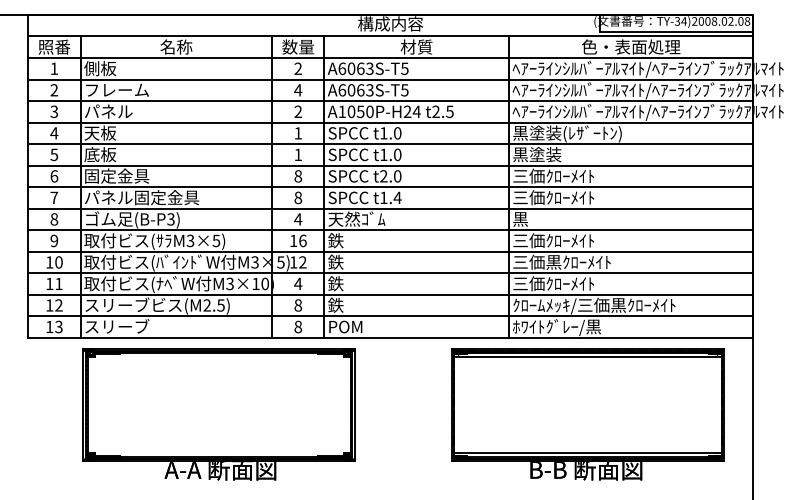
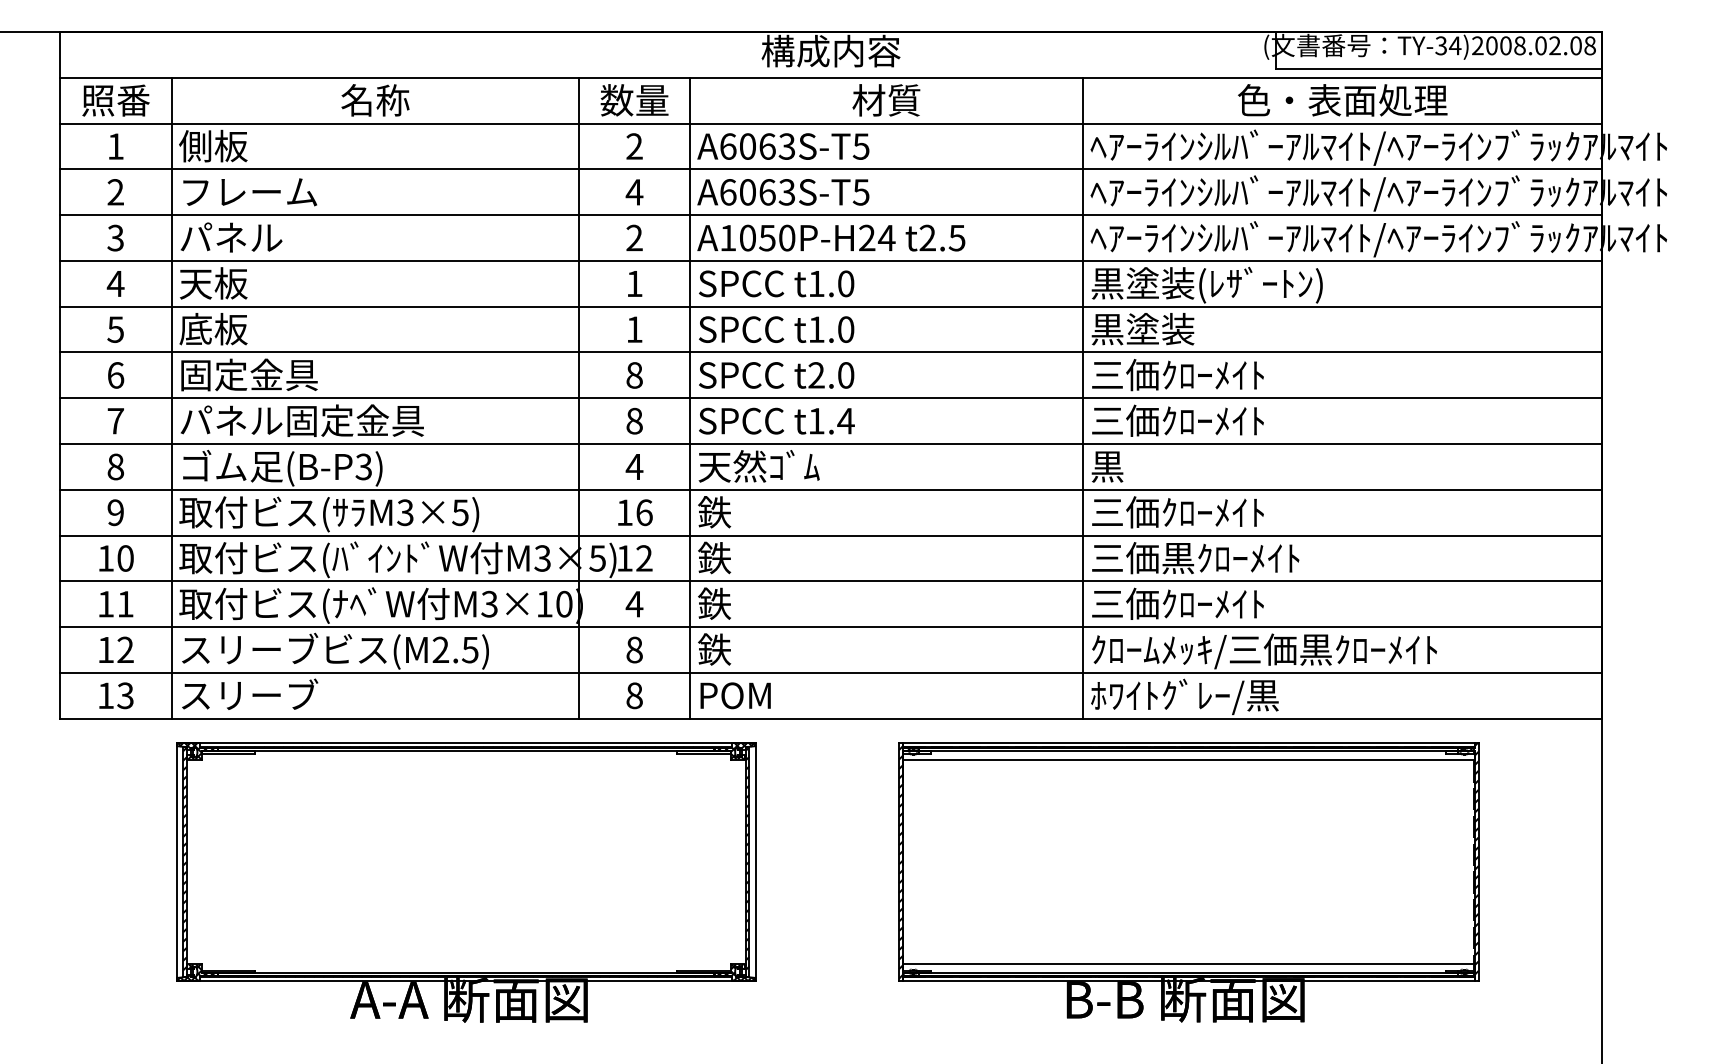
part: (587, 414) -> (1188, 881), moved

